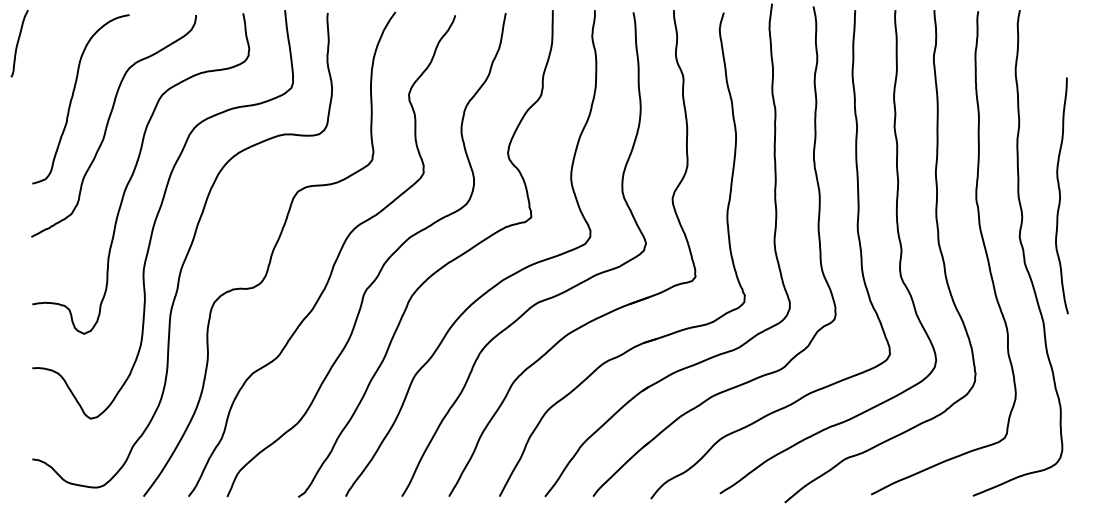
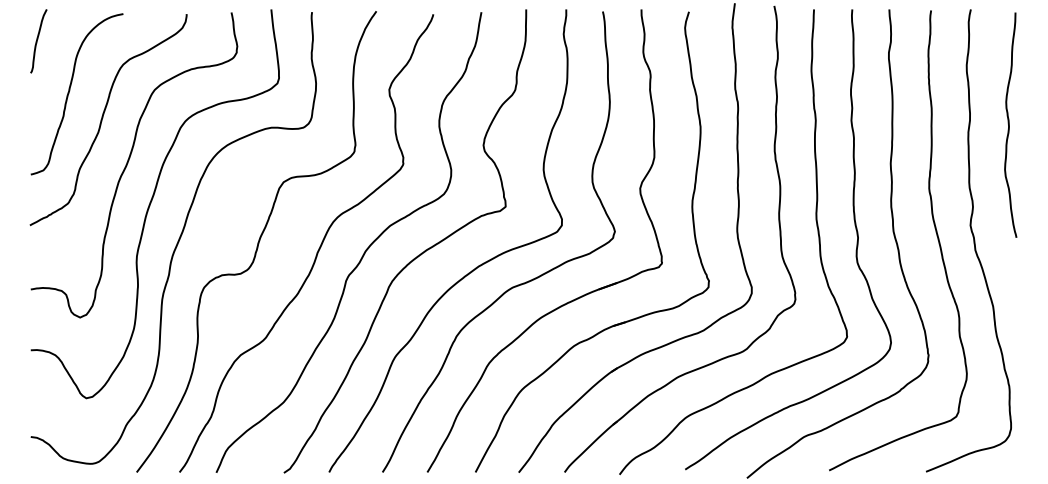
curve: (18, 43) -> (37, 41), moved
curve: (1060, 195) -> (1009, 124), moved

